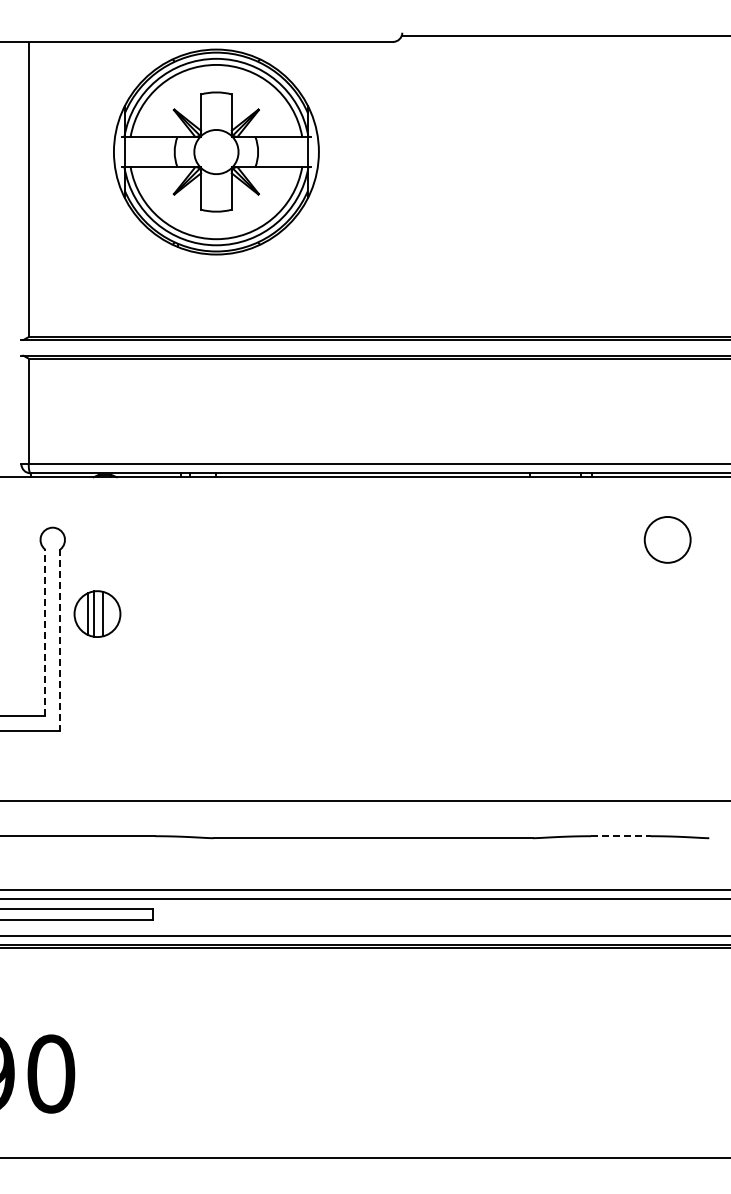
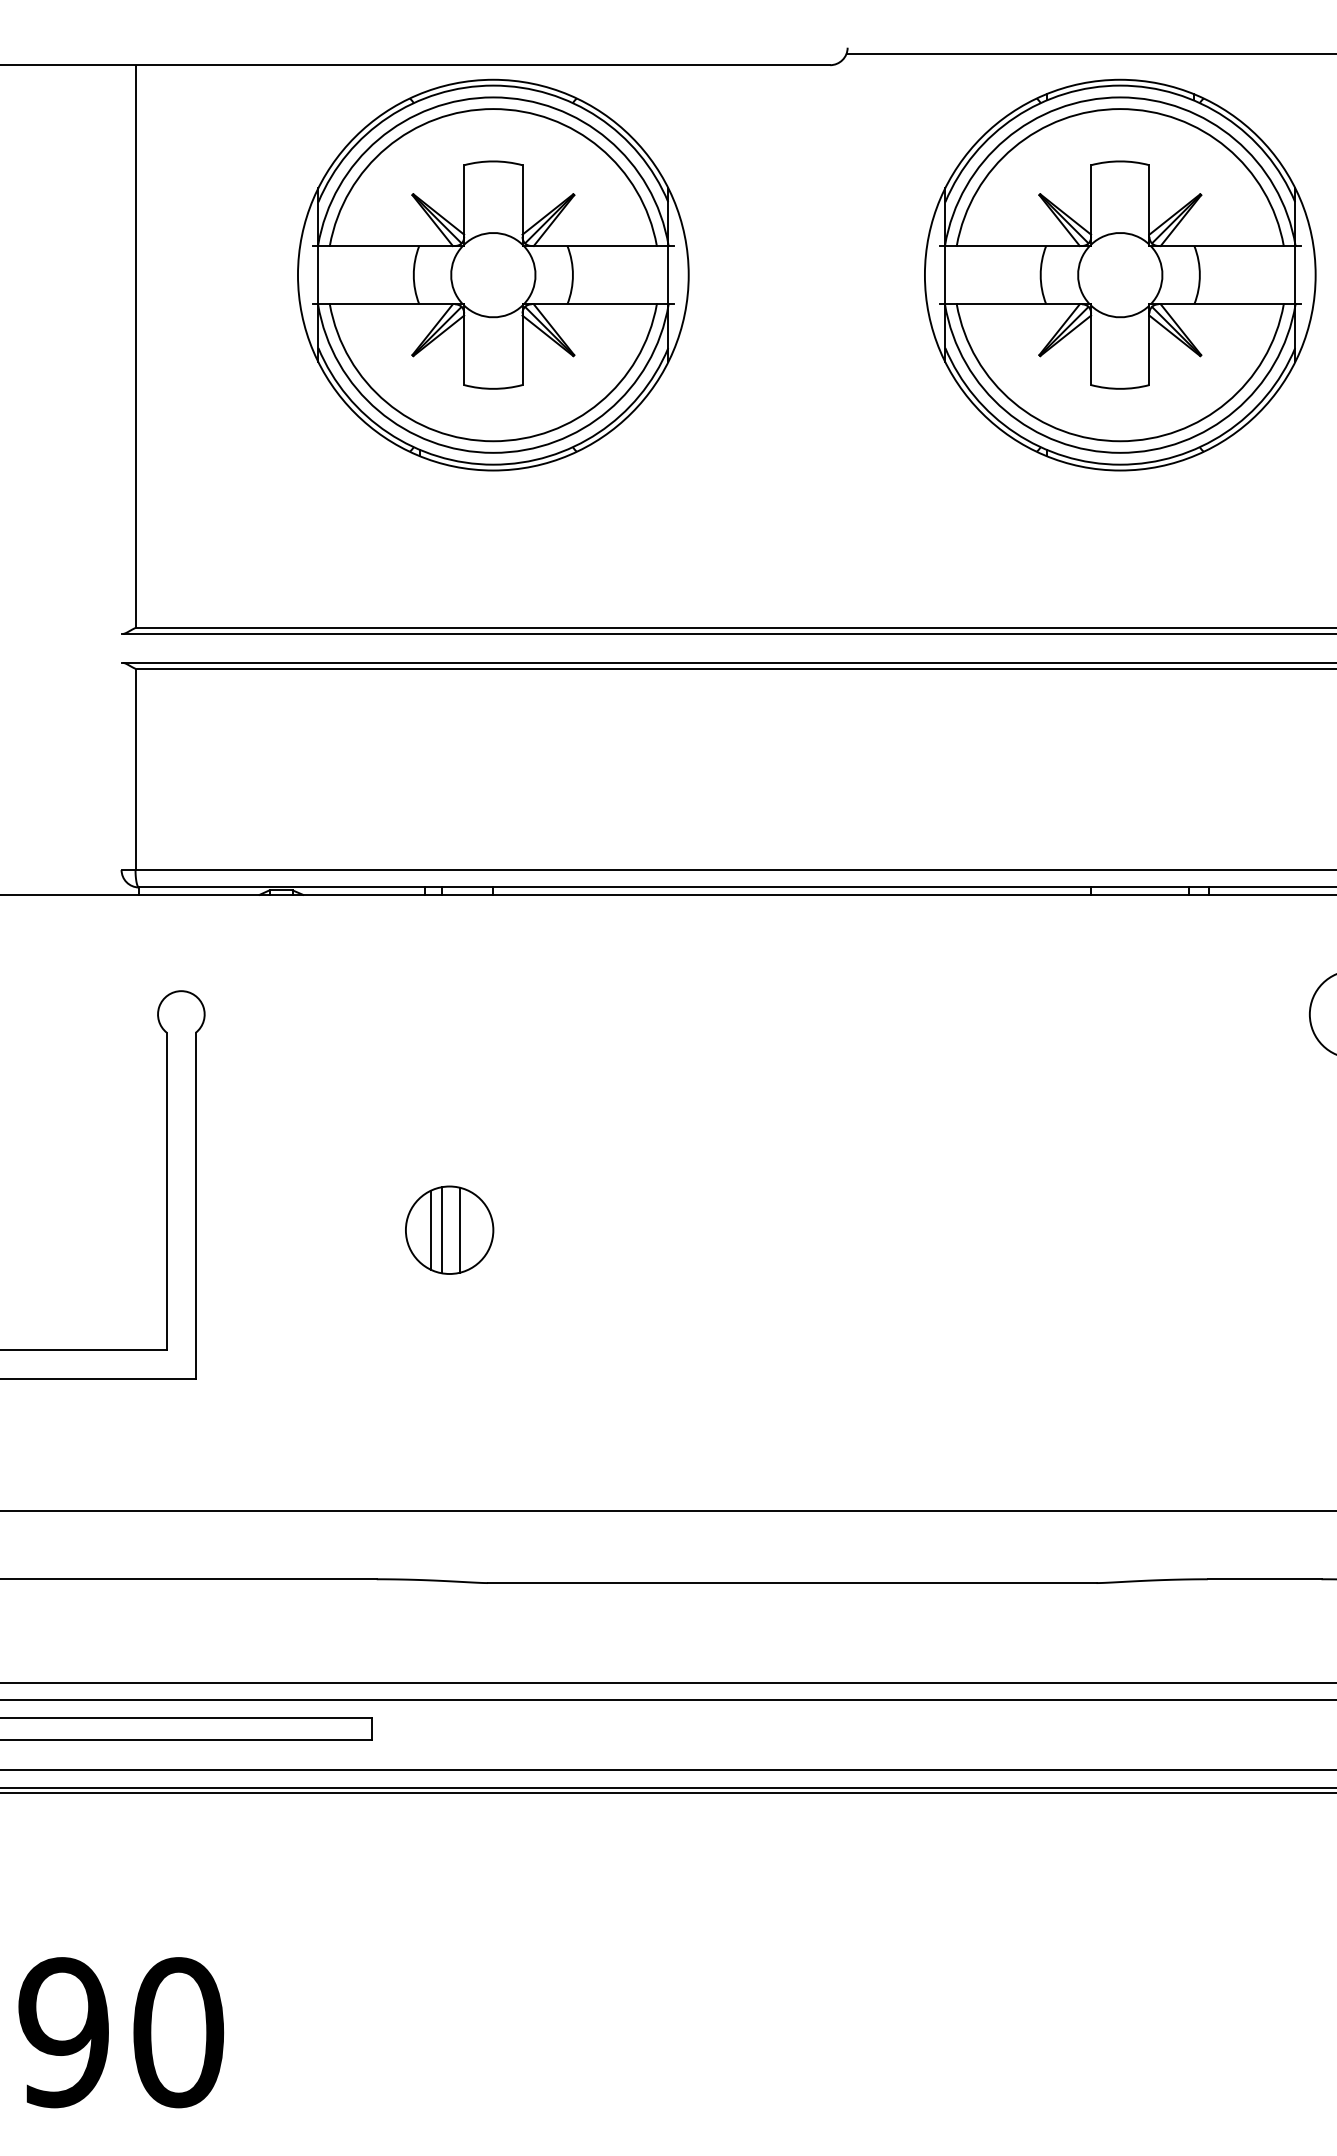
part: (545, 151) -> (1120, 274), added
part: (97, 613) -> (449, 1229), moved
line: (45, 632) -> (167, 1190), dashed -> solid
line: (60, 640) -> (196, 1206), dashed -> solid
line: (621, 836) -> (1265, 1579), dashed -> solid

